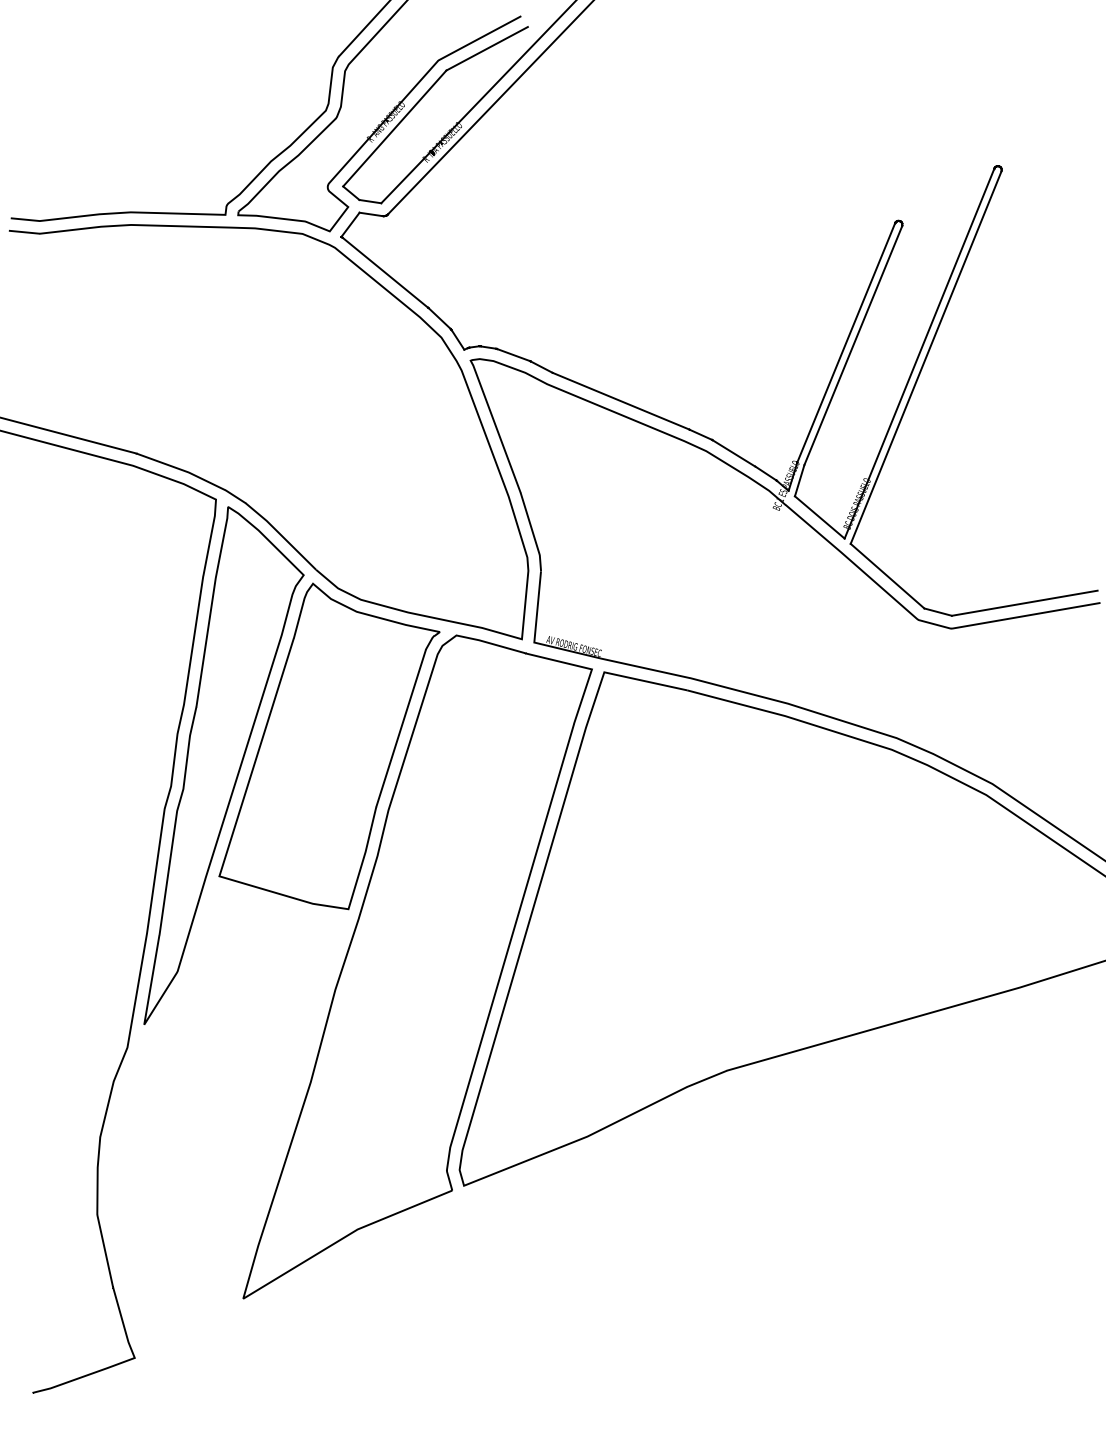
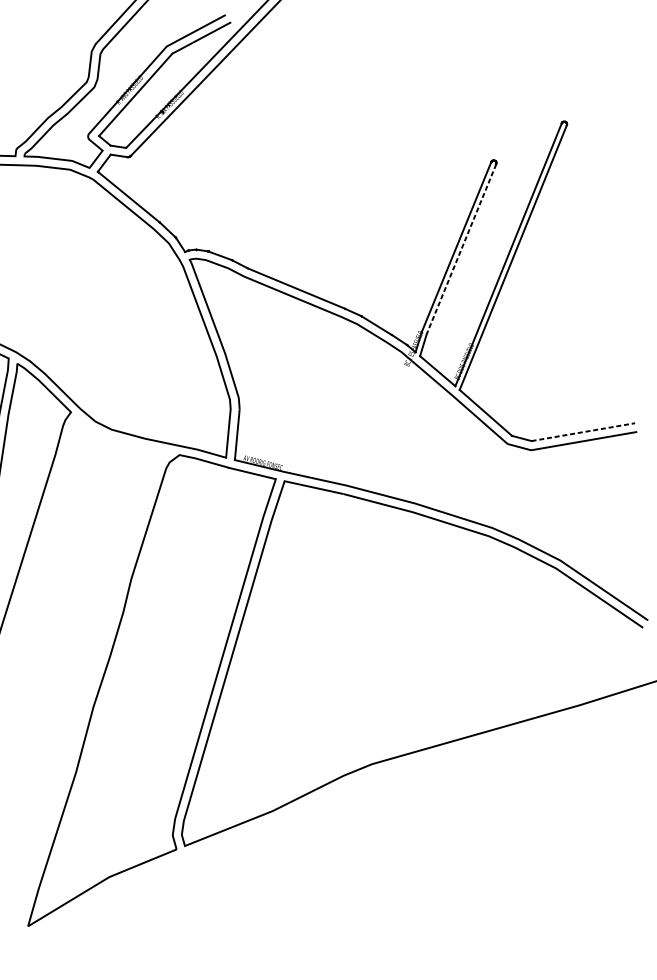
line: (853, 346) -> (461, 249), solid -> dashed
line: (1024, 603) -> (583, 432), solid -> dashed
part: (329, 746) -> (89, 533), removed

